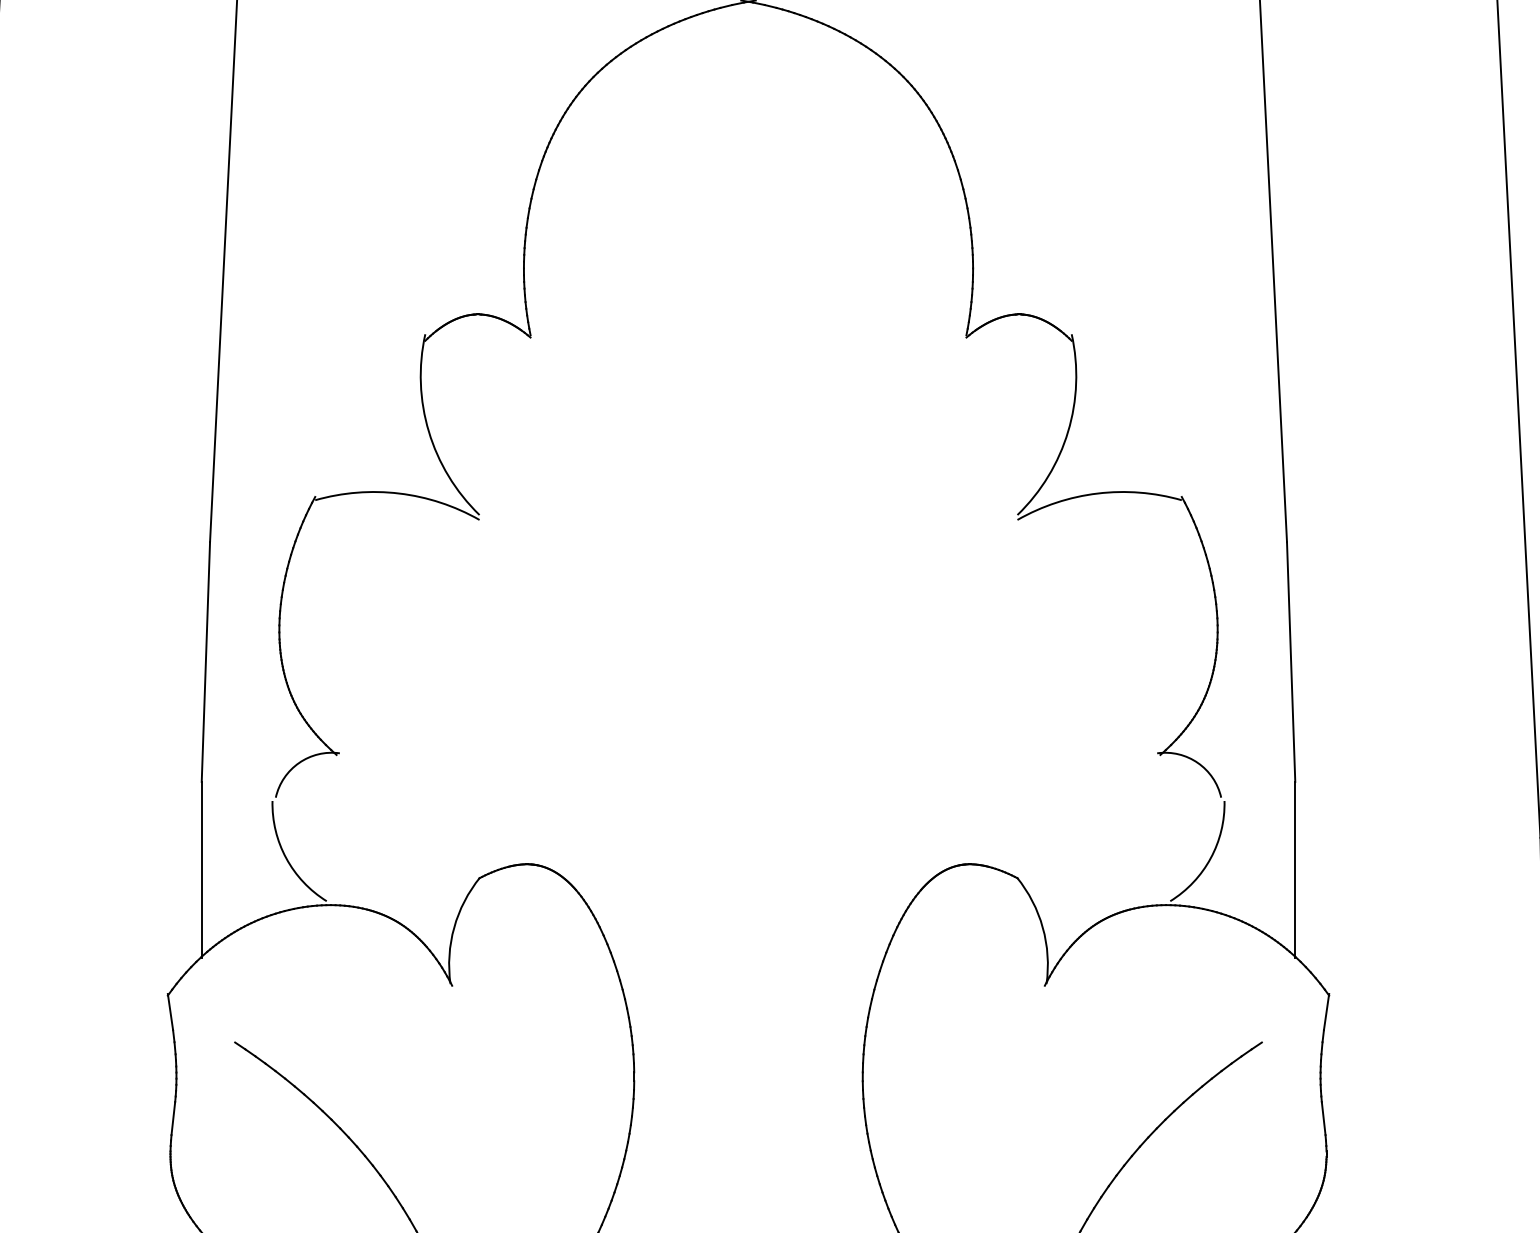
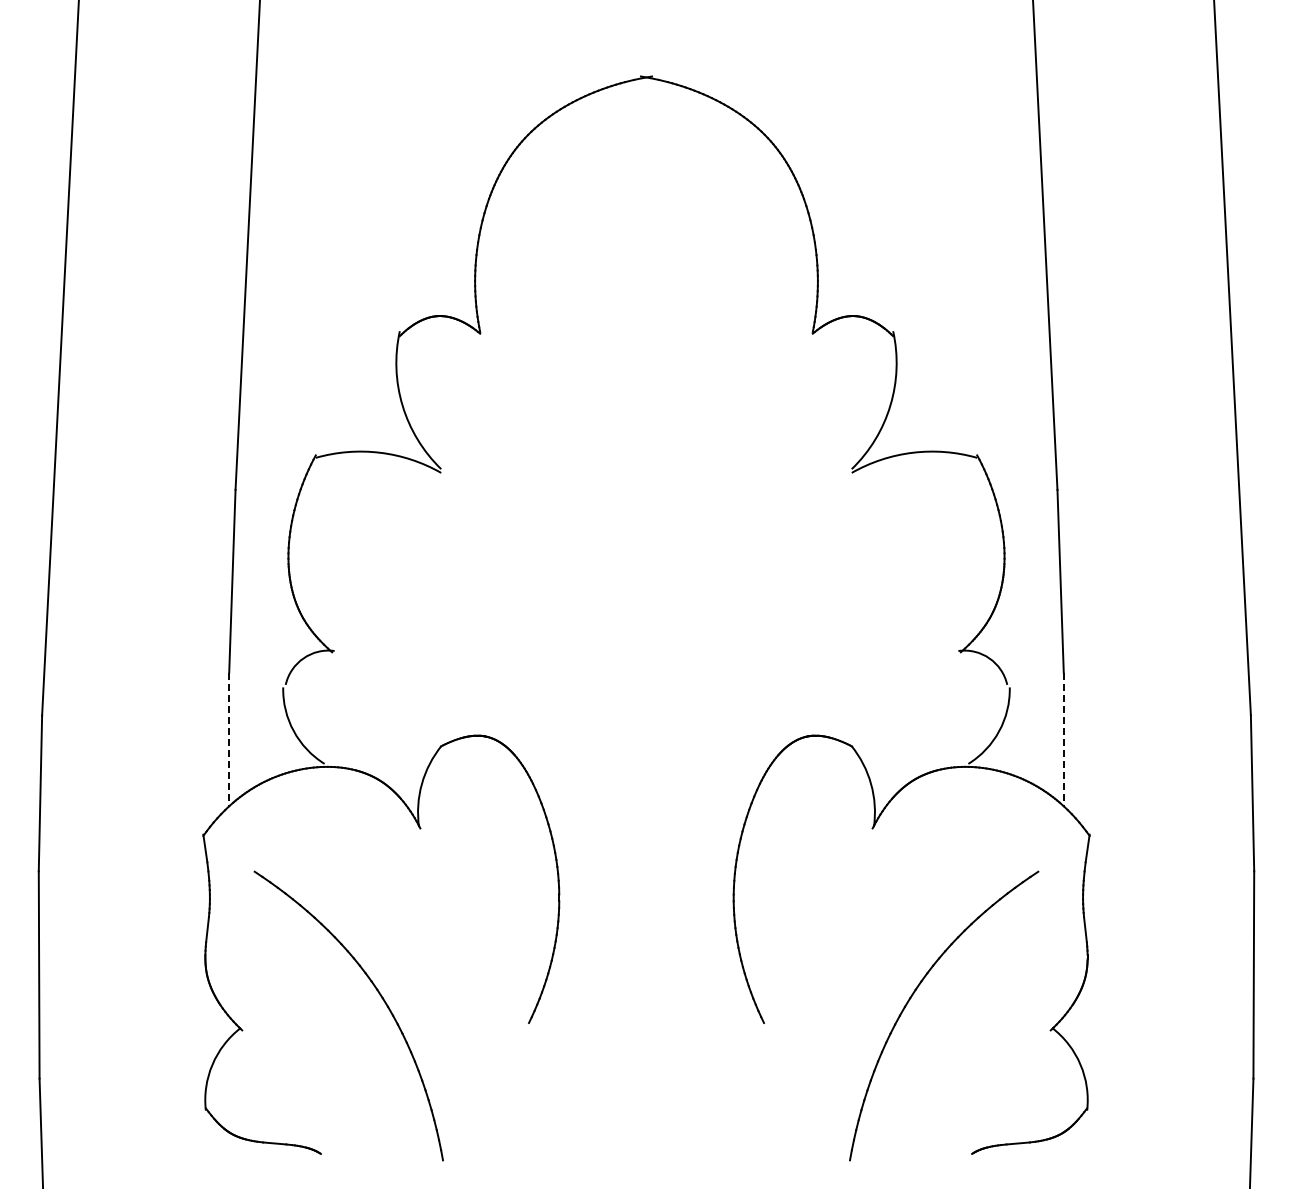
line: (202, 870) -> (229, 740), solid -> dashed
line: (1294, 870) -> (1063, 740), solid -> dashed

